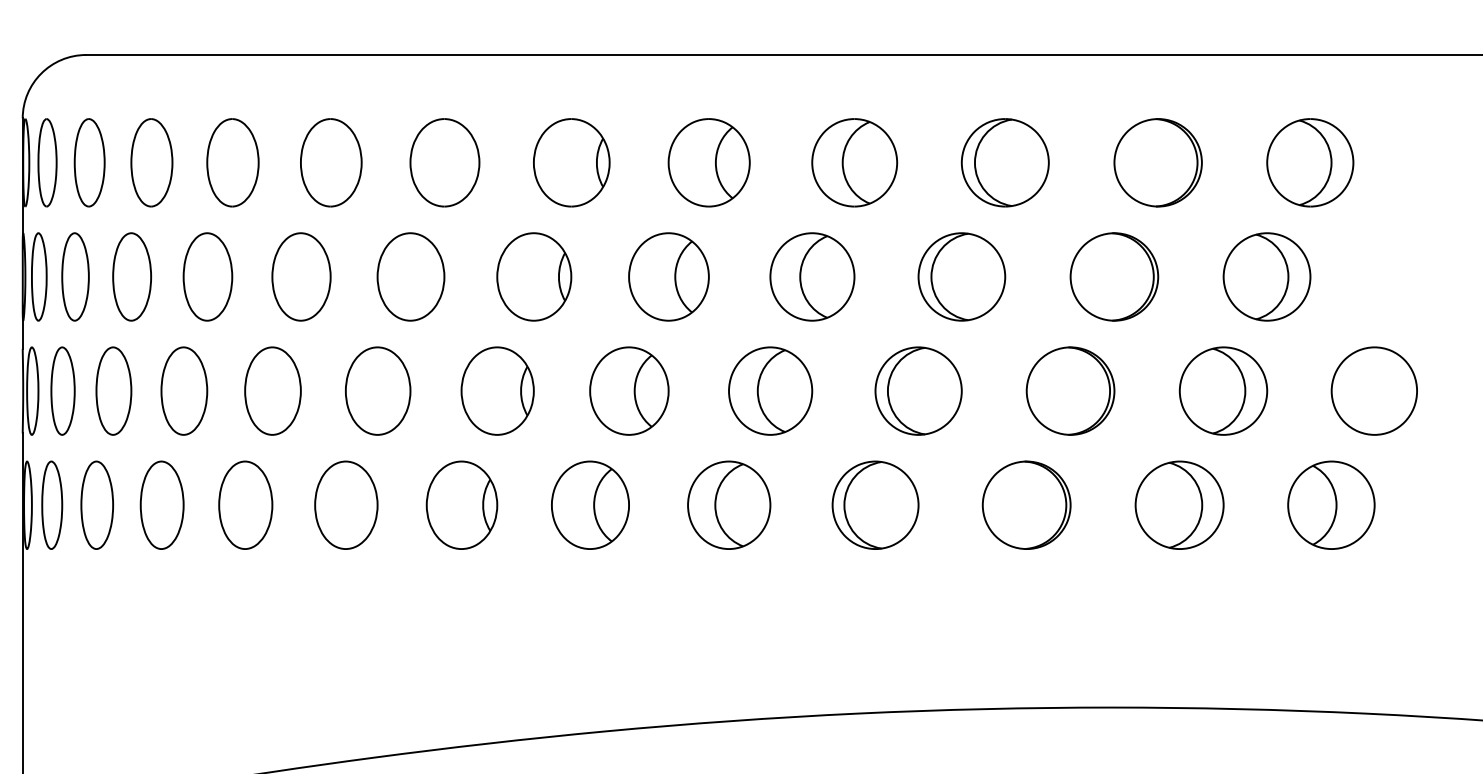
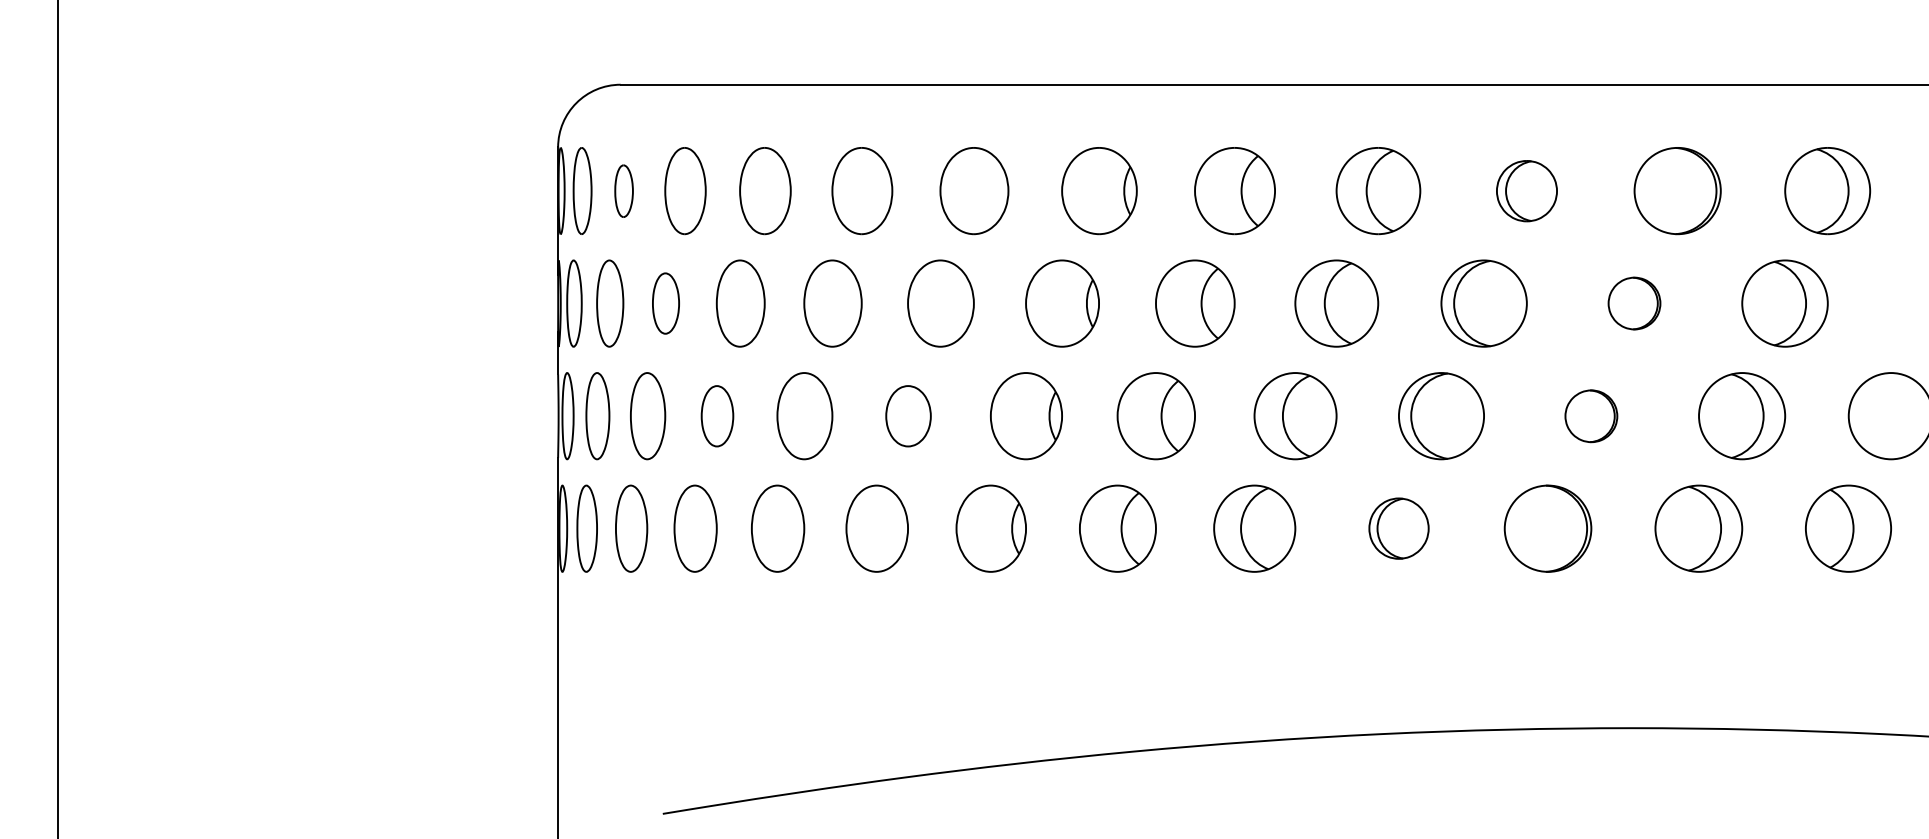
part: (89, 163) -> (623, 191), size x0.6
part: (1004, 163) -> (1526, 191), size x0.7
part: (131, 276) -> (665, 303), size x0.7
part: (1114, 276) -> (1634, 303), size x0.6
part: (184, 391) -> (717, 416), size x0.7
part: (378, 391) -> (908, 416), size x0.7
part: (1070, 391) -> (1591, 416), size x0.6
part: (875, 505) -> (1398, 528), size x0.7

